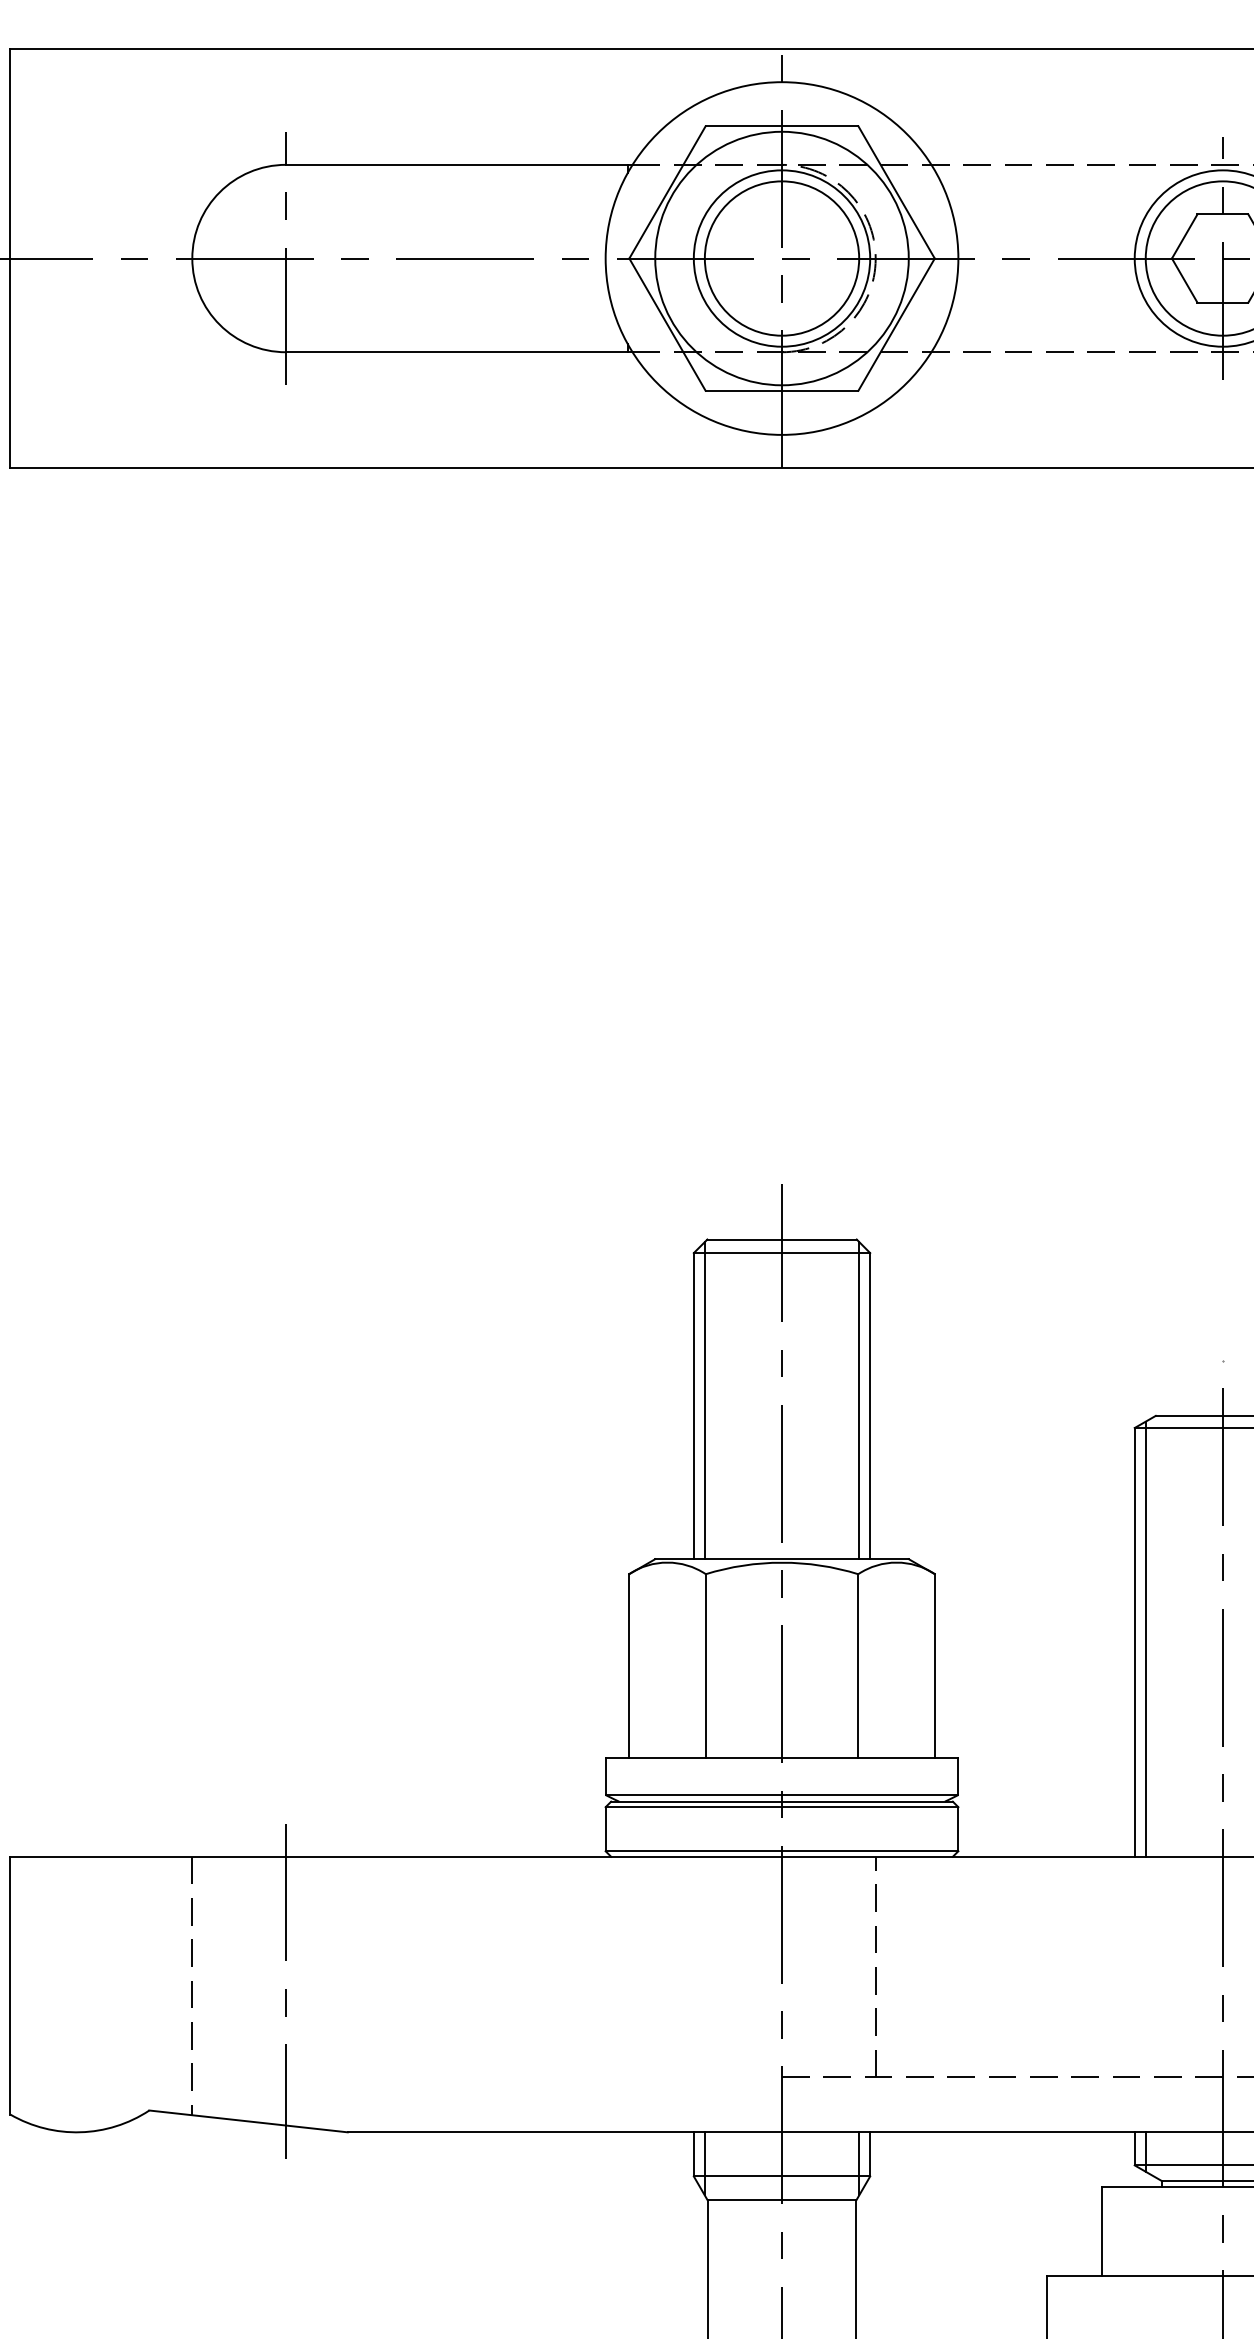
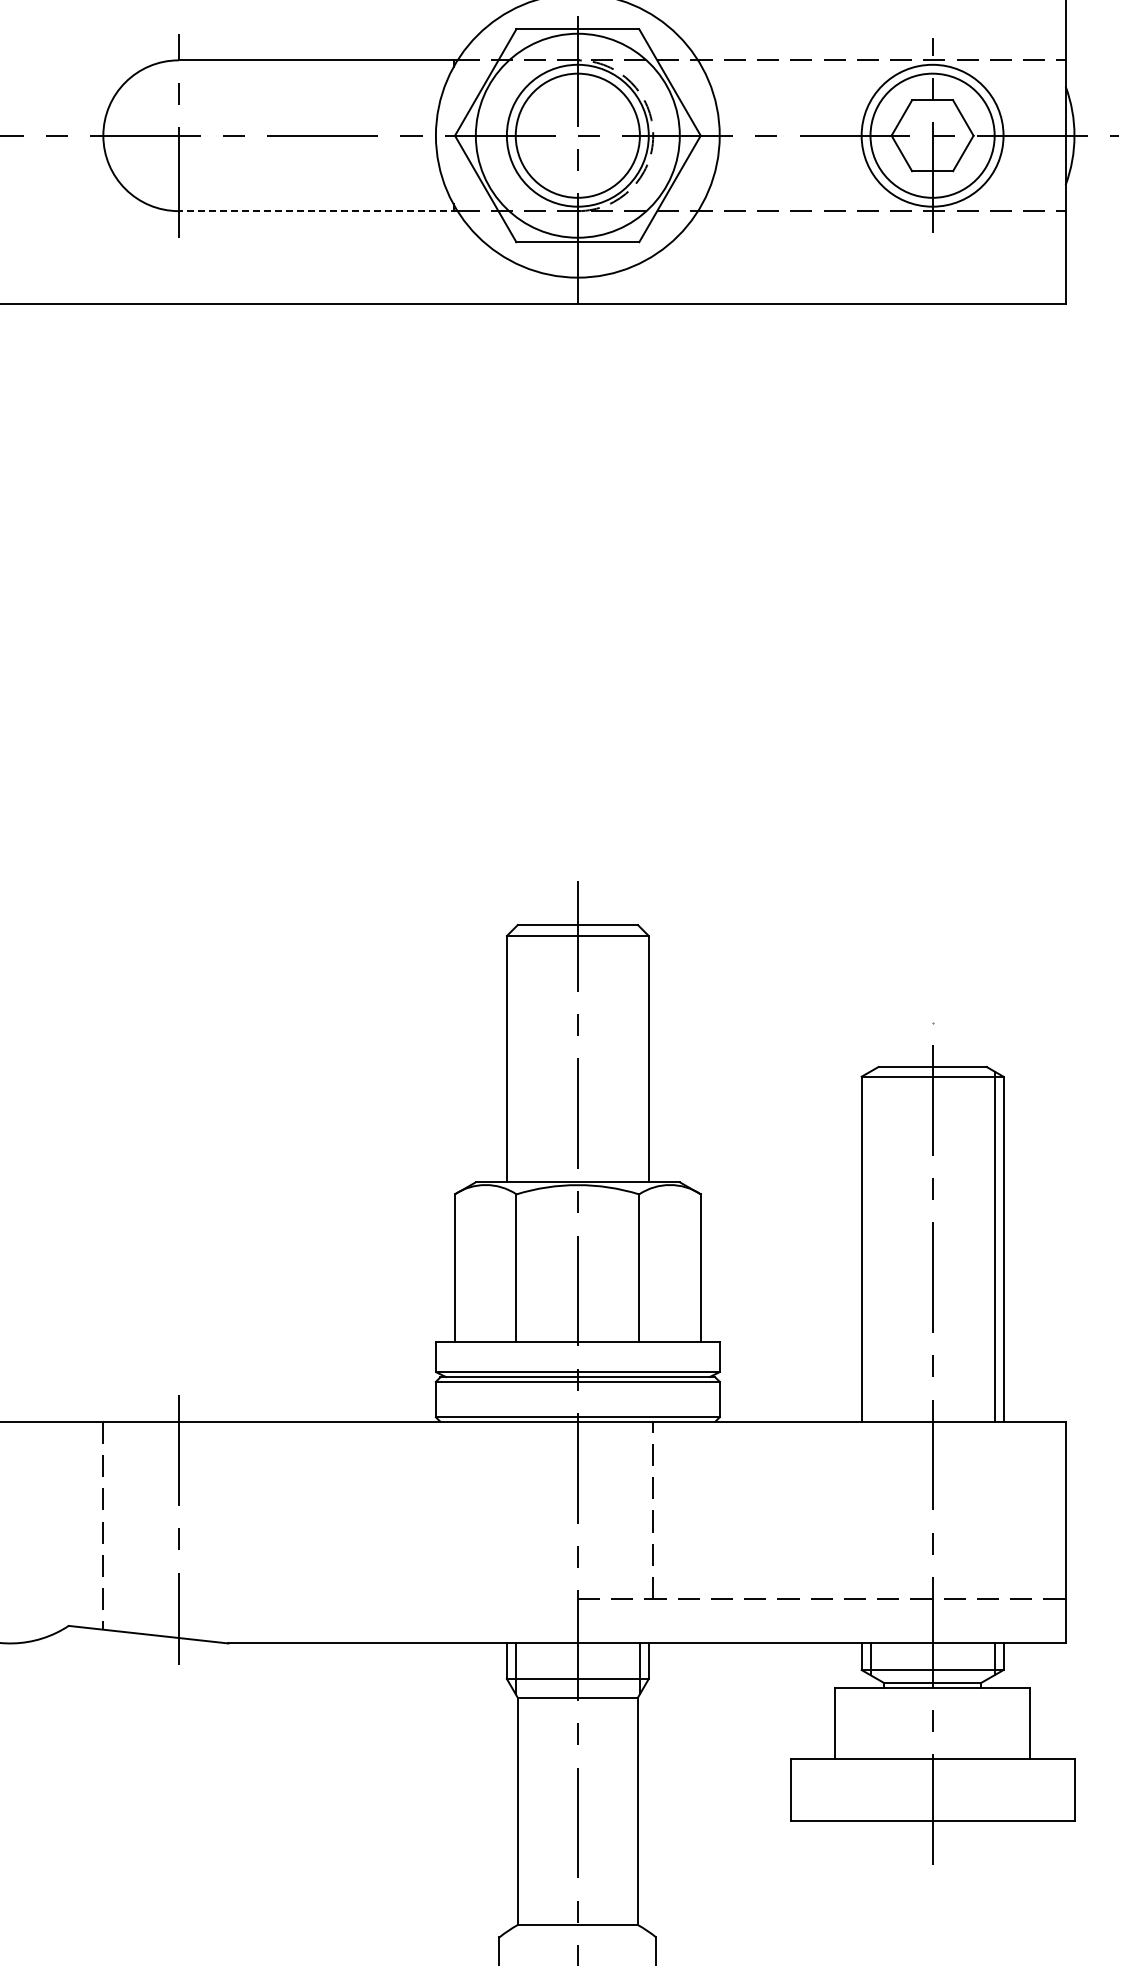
line: (458, 352) -> (317, 211), solid -> dashed
line: (704, 1400) -> (515, 1054), removed
line: (858, 1400) -> (639, 1054), removed
line: (1145, 1638) -> (870, 1246), removed

